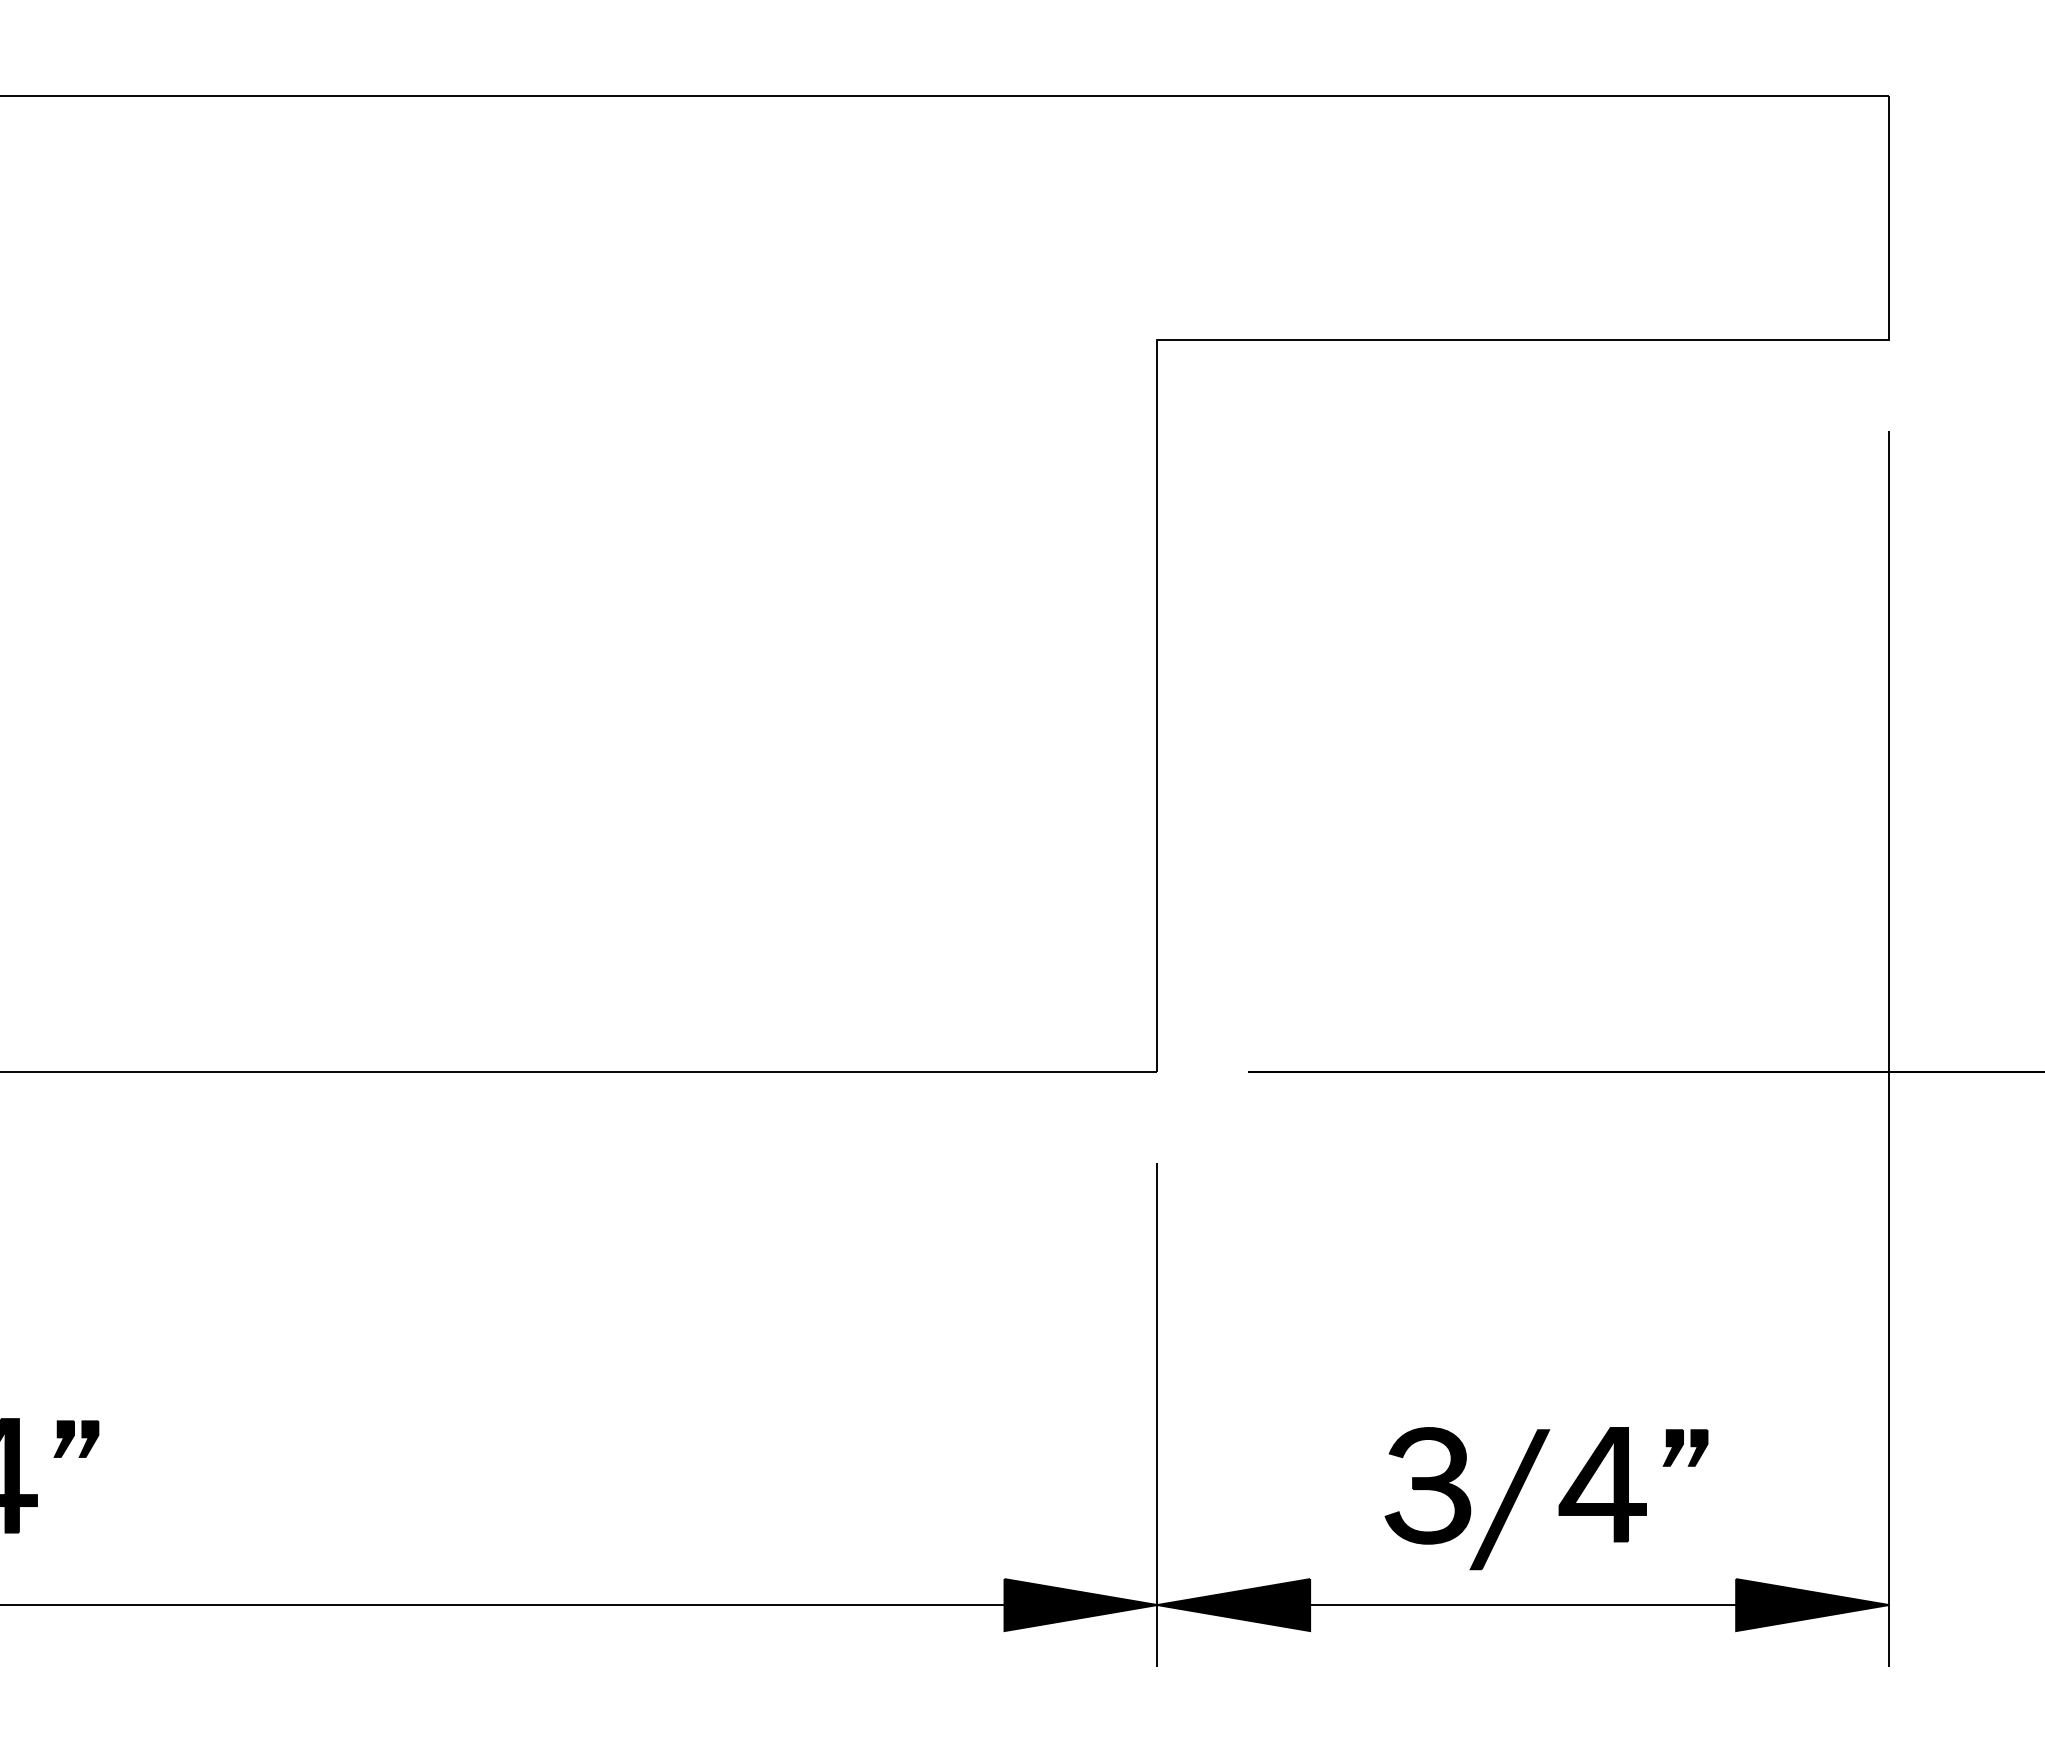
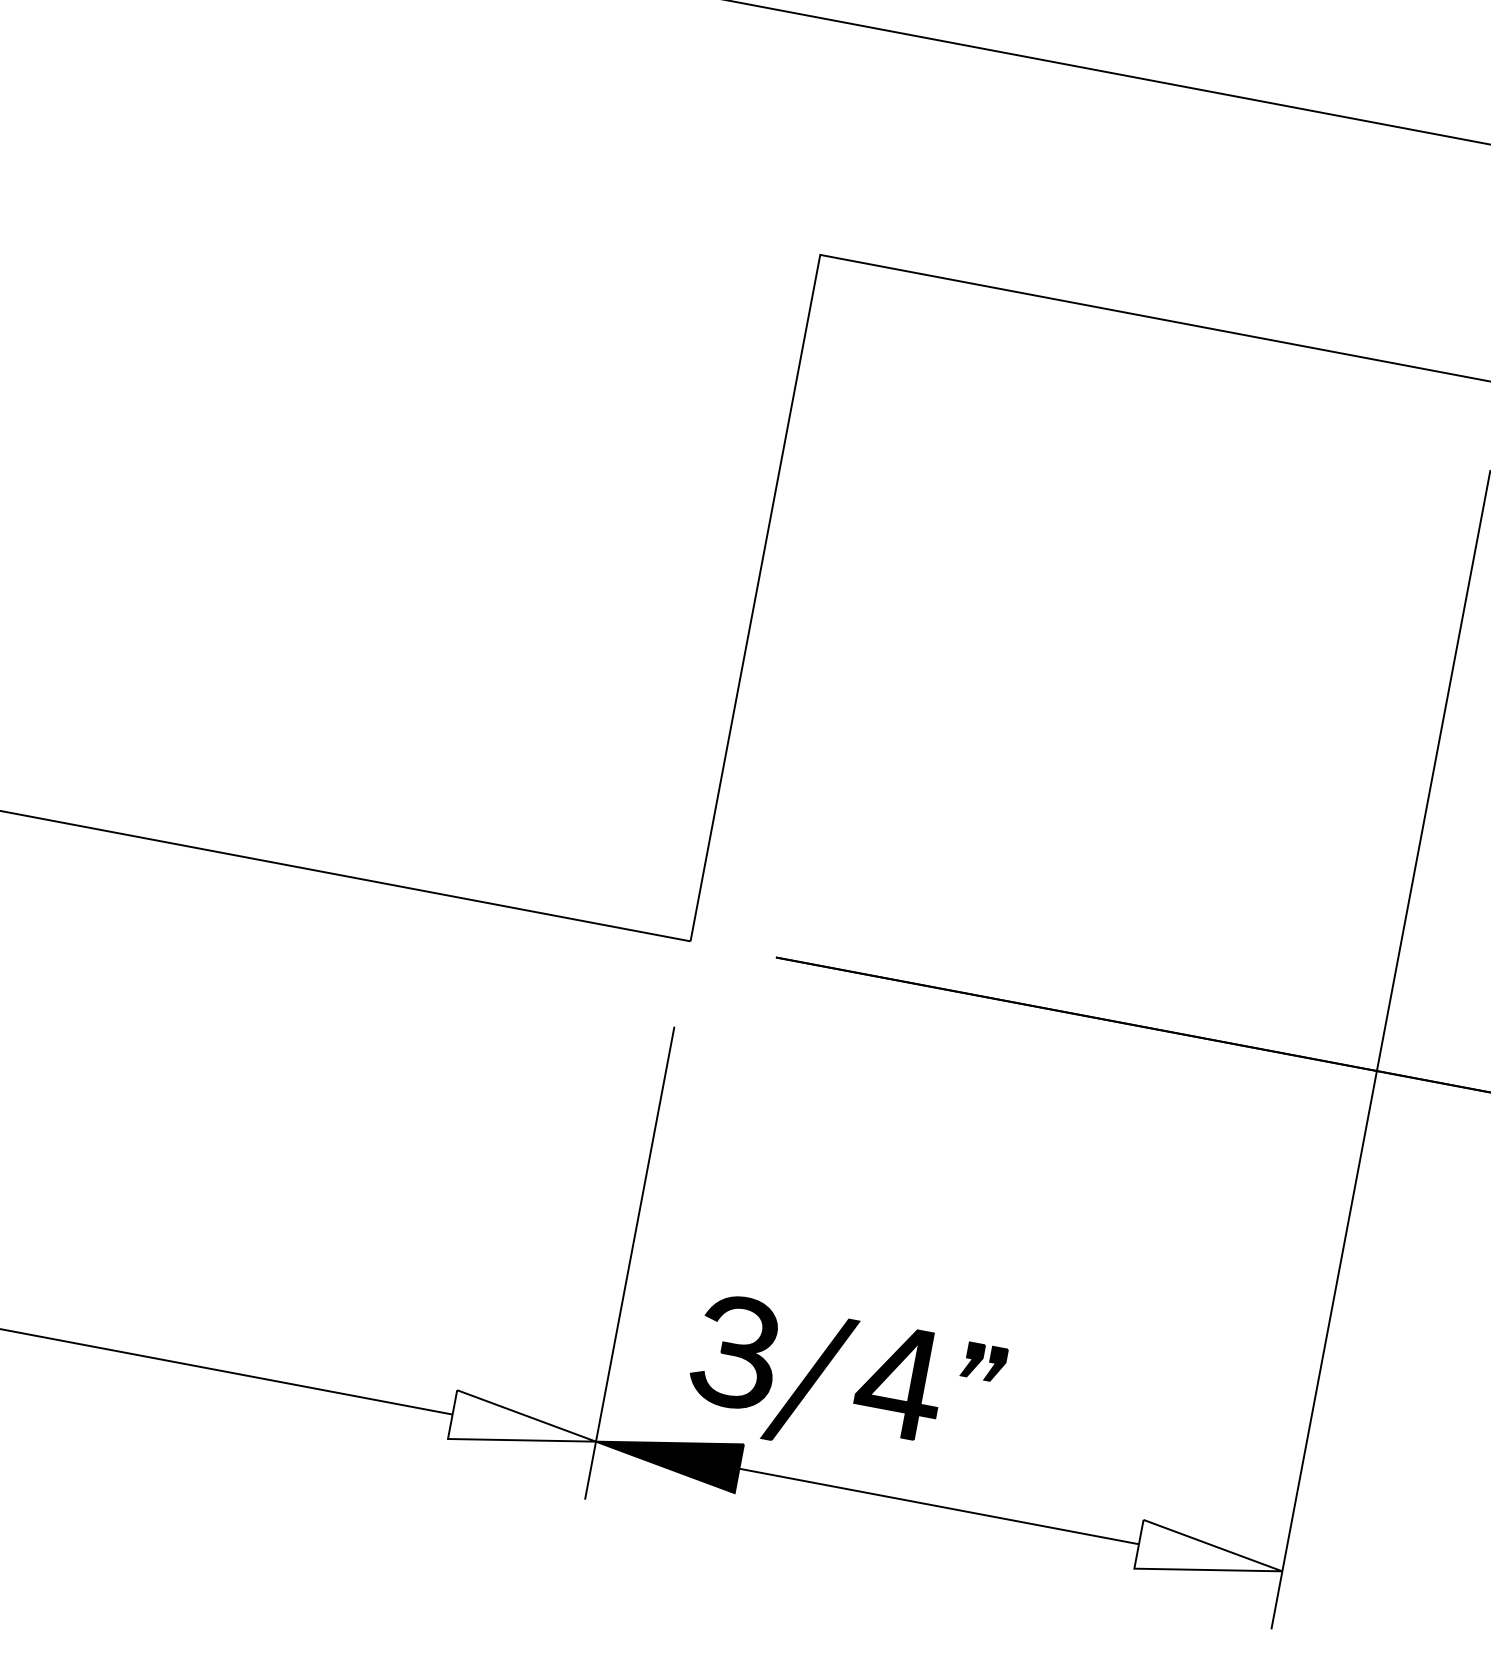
part: (1558, 1505) -> (854, 1393), moved
fill: (1080, 1605) -> (523, 1428), removed
fill: (1812, 1605) -> (1210, 1558), removed

